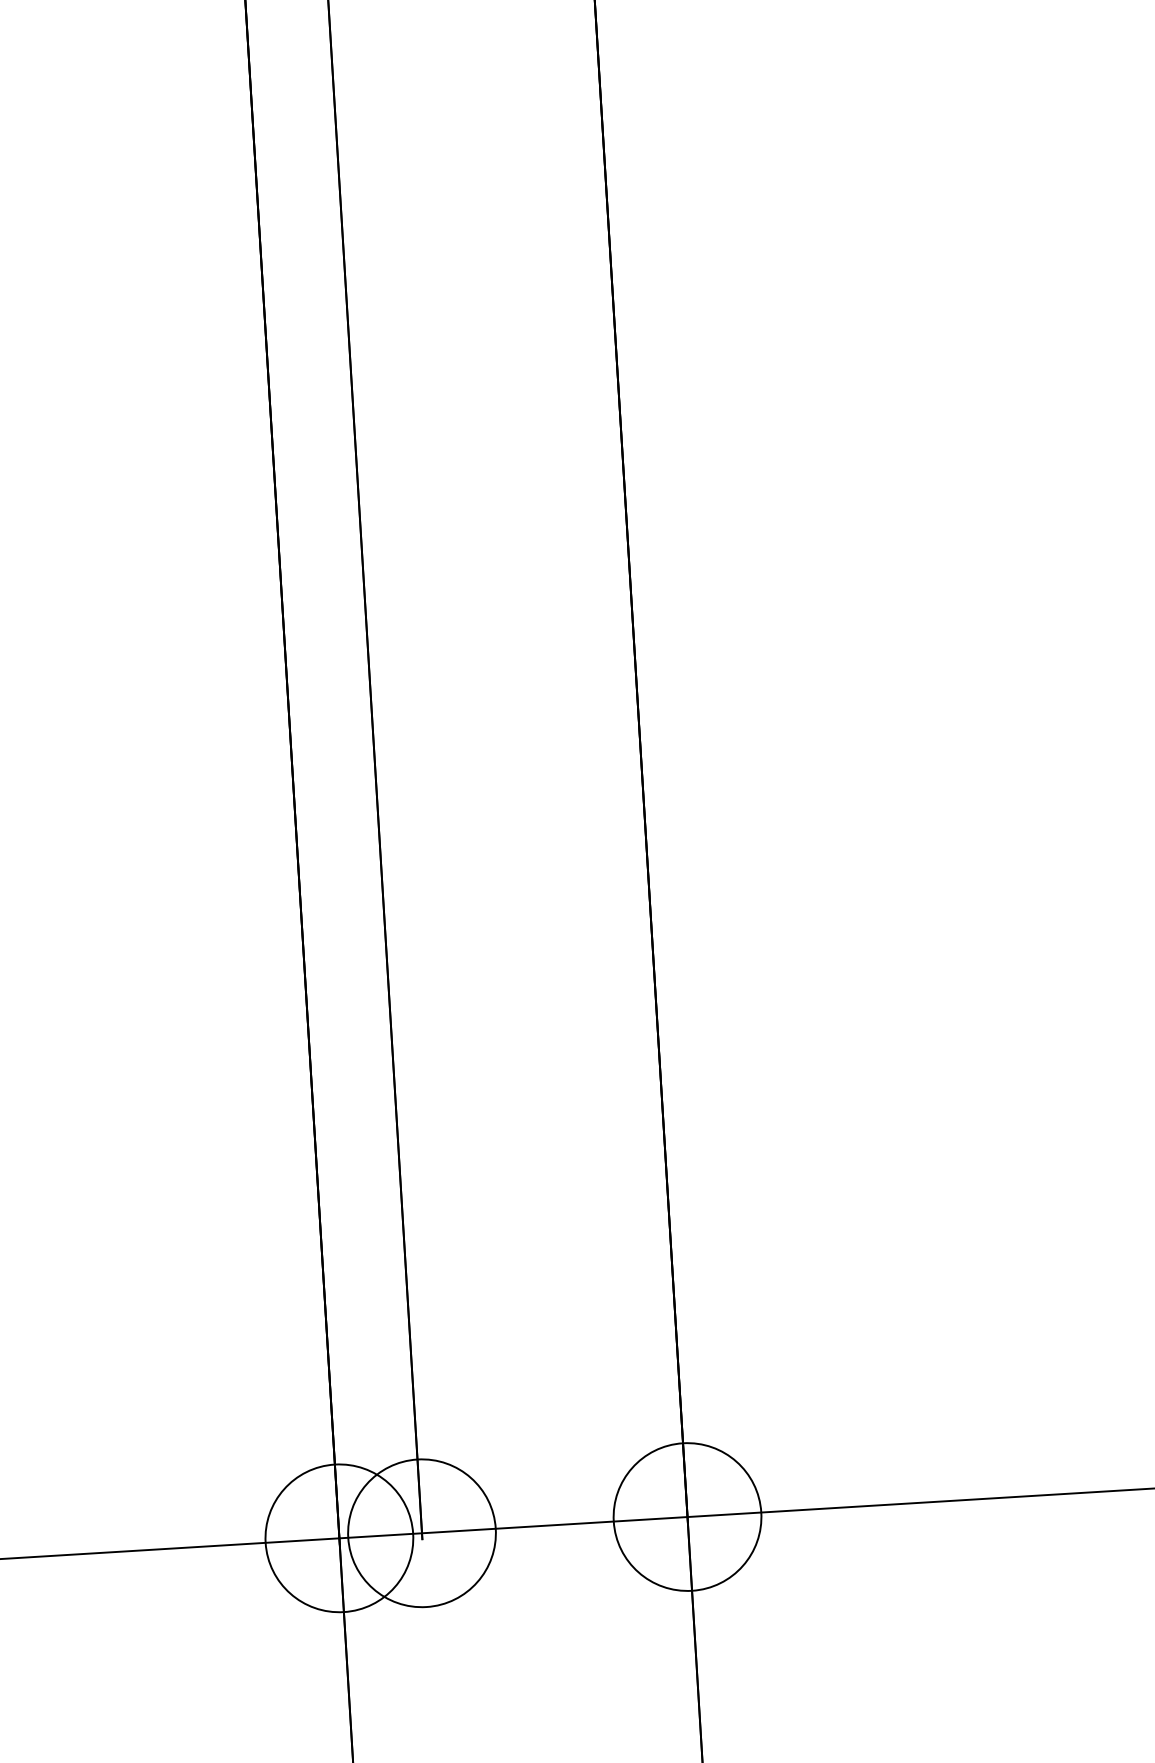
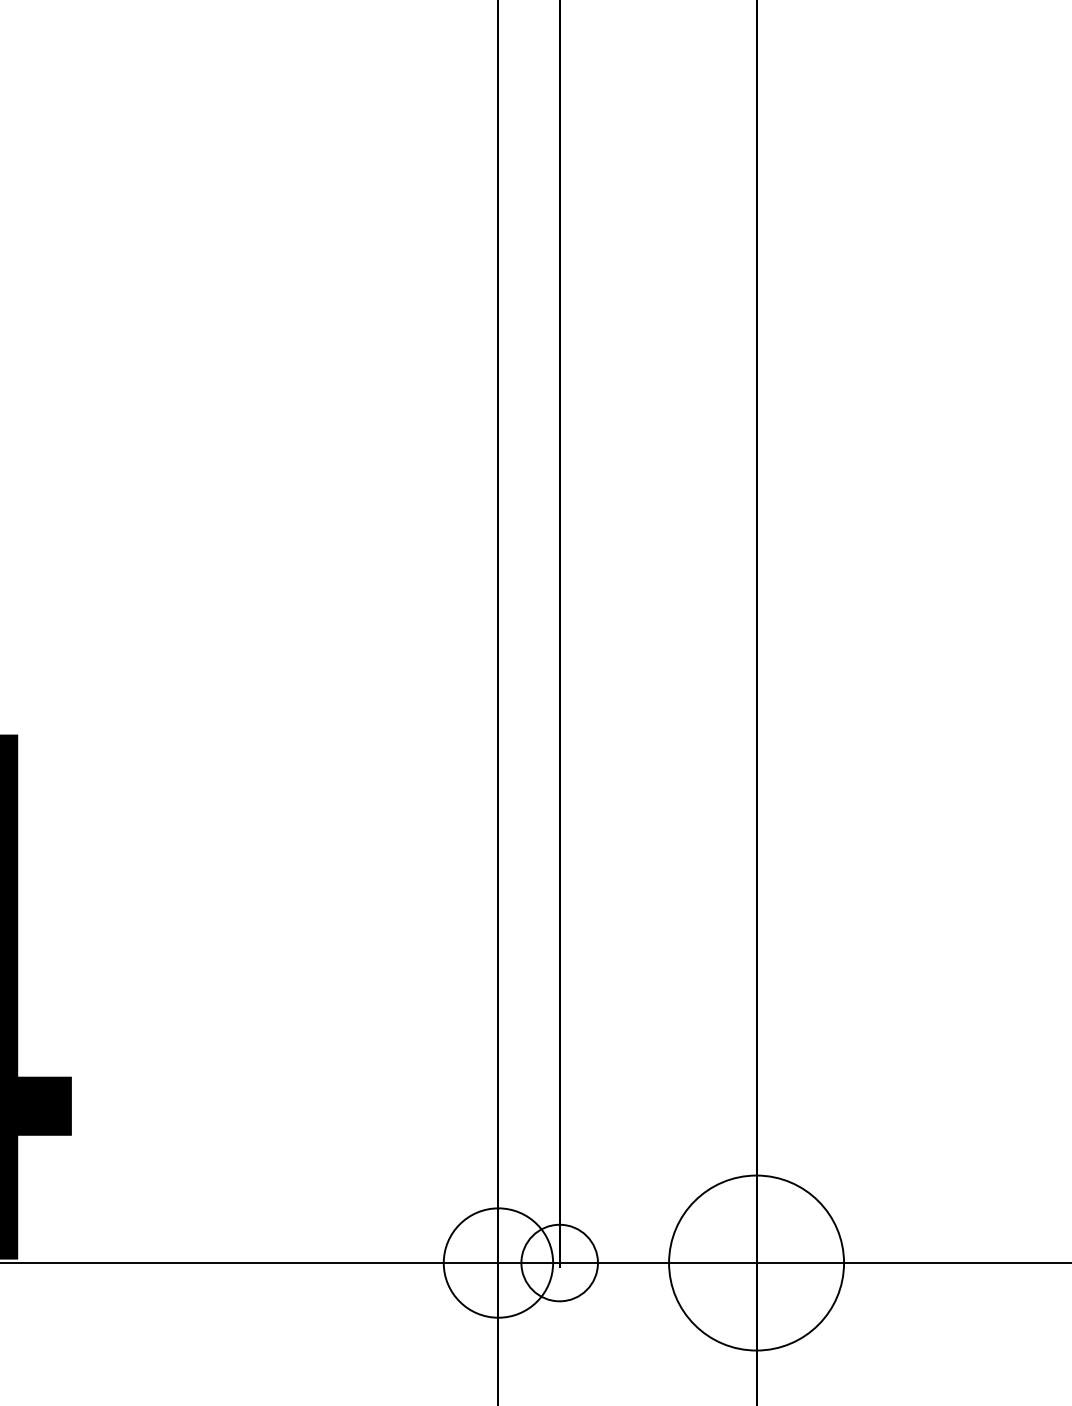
circle: (687, 1516) -> (756, 1262), size x1.6
circle: (421, 1532) -> (559, 1262), size x0.7

